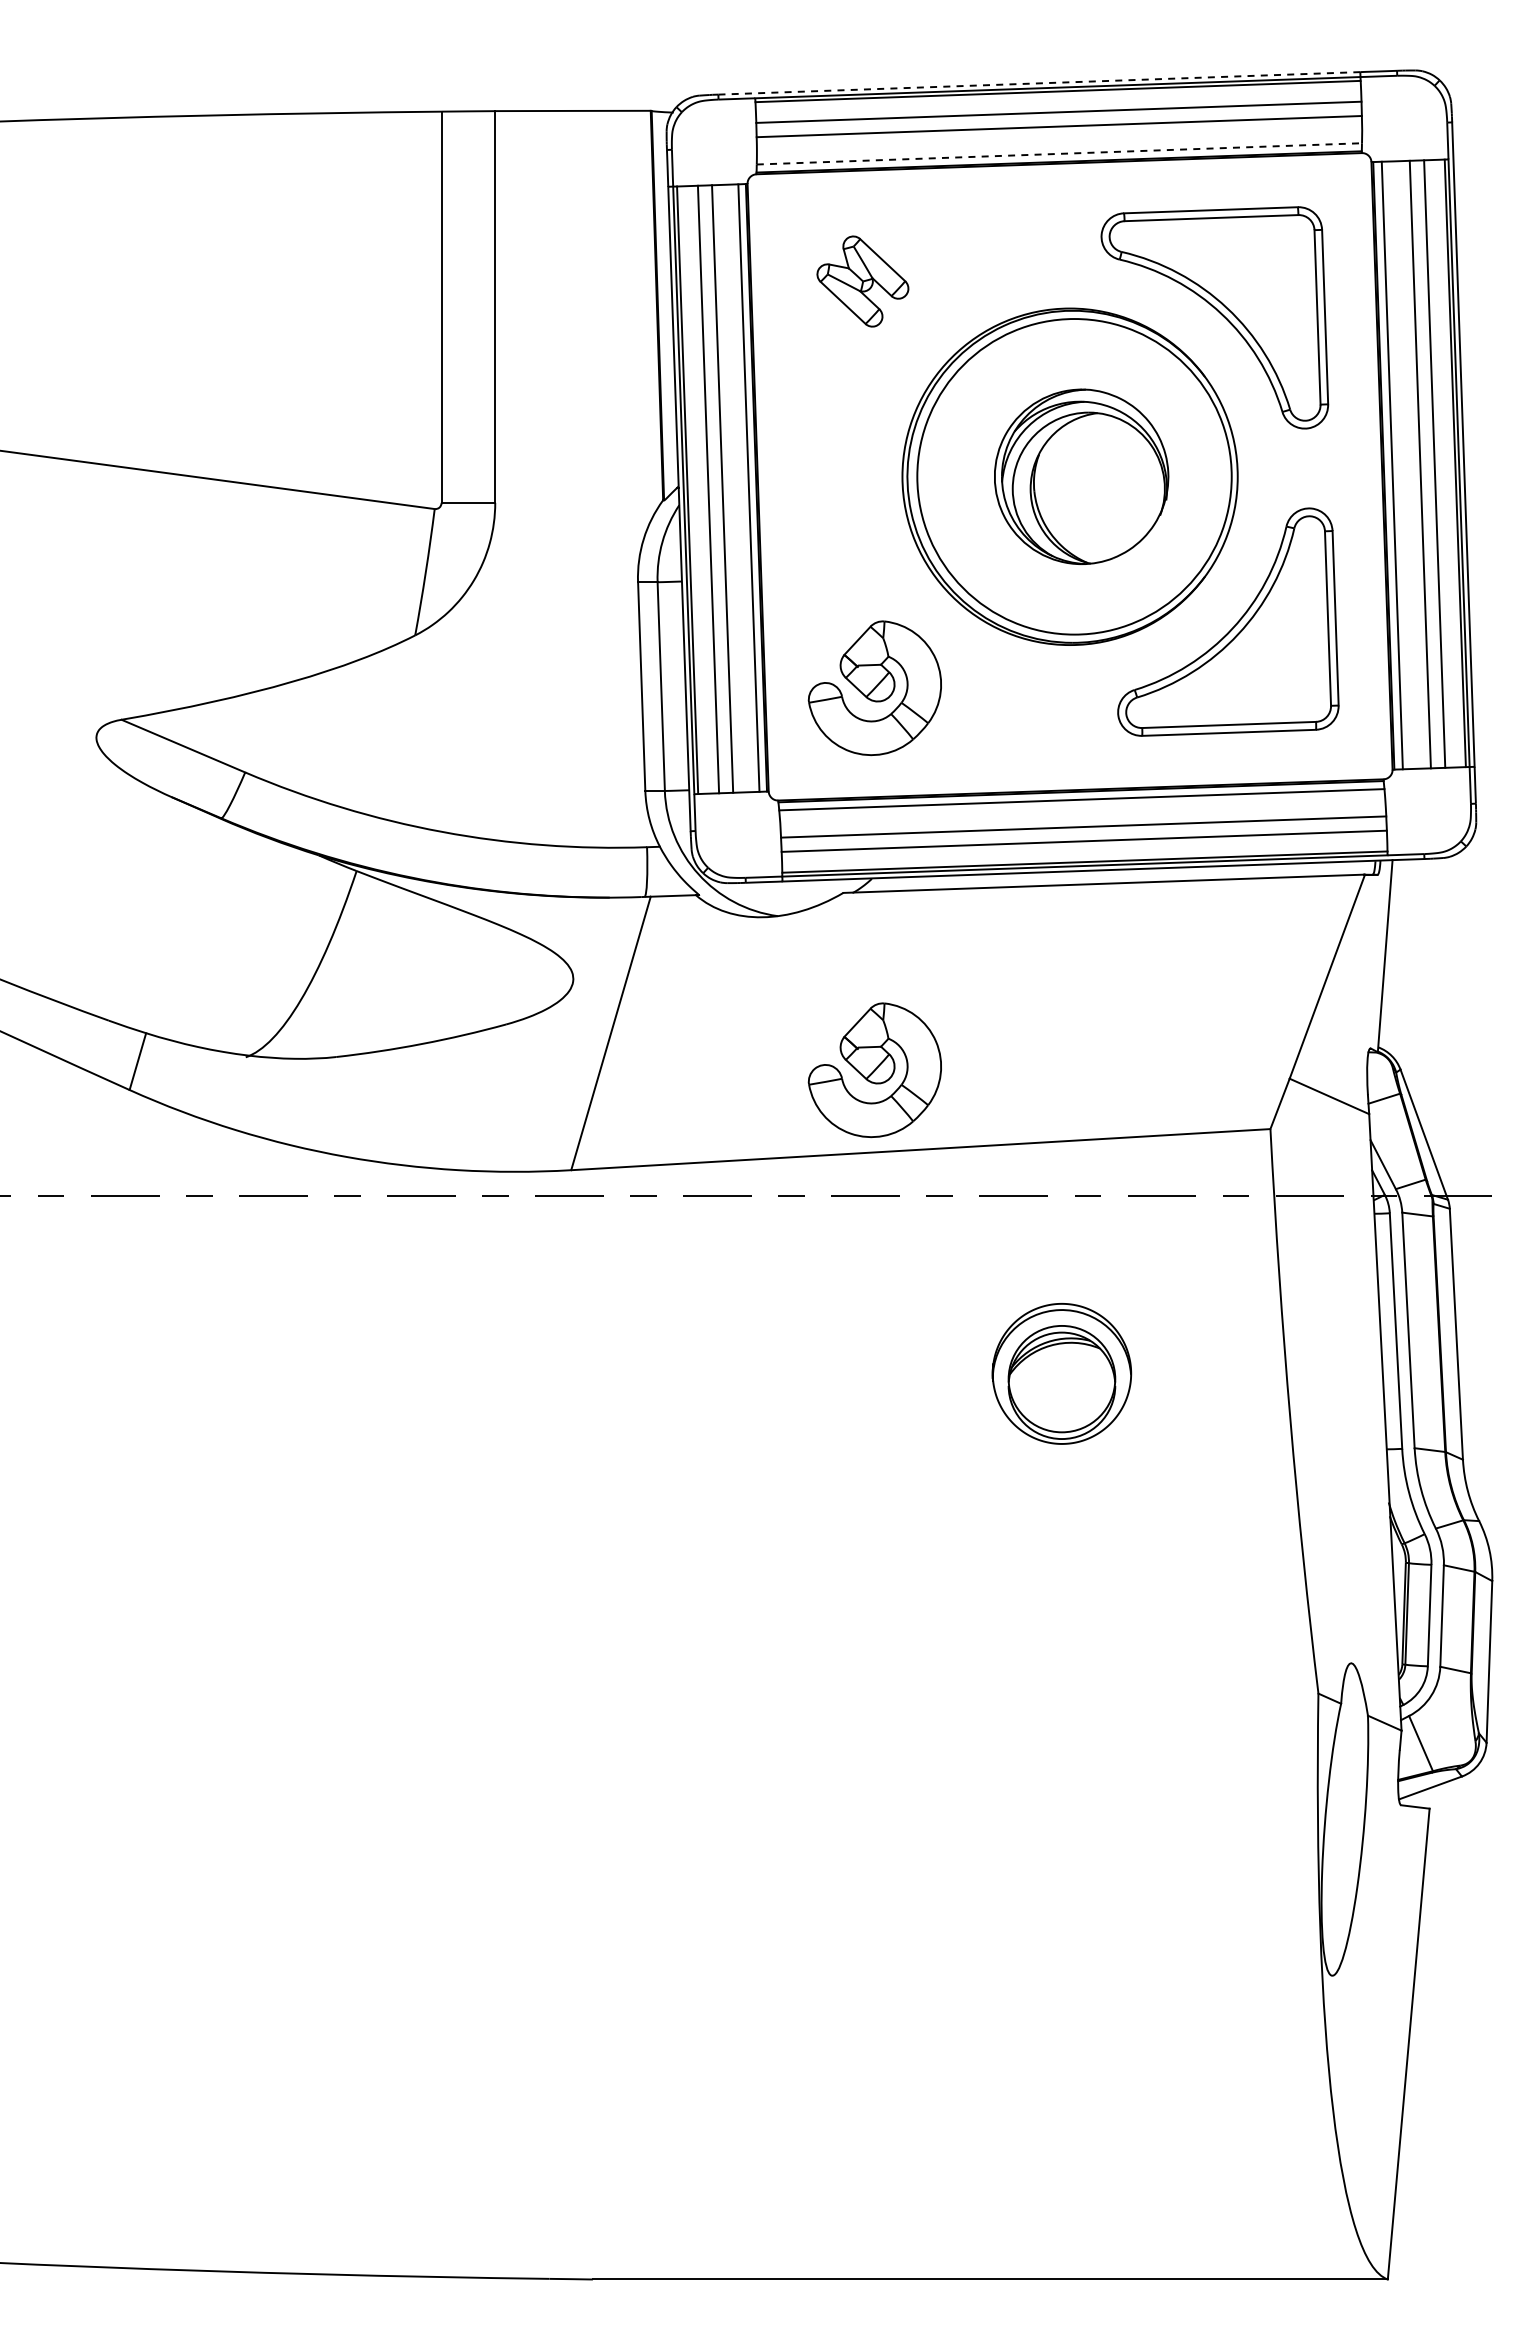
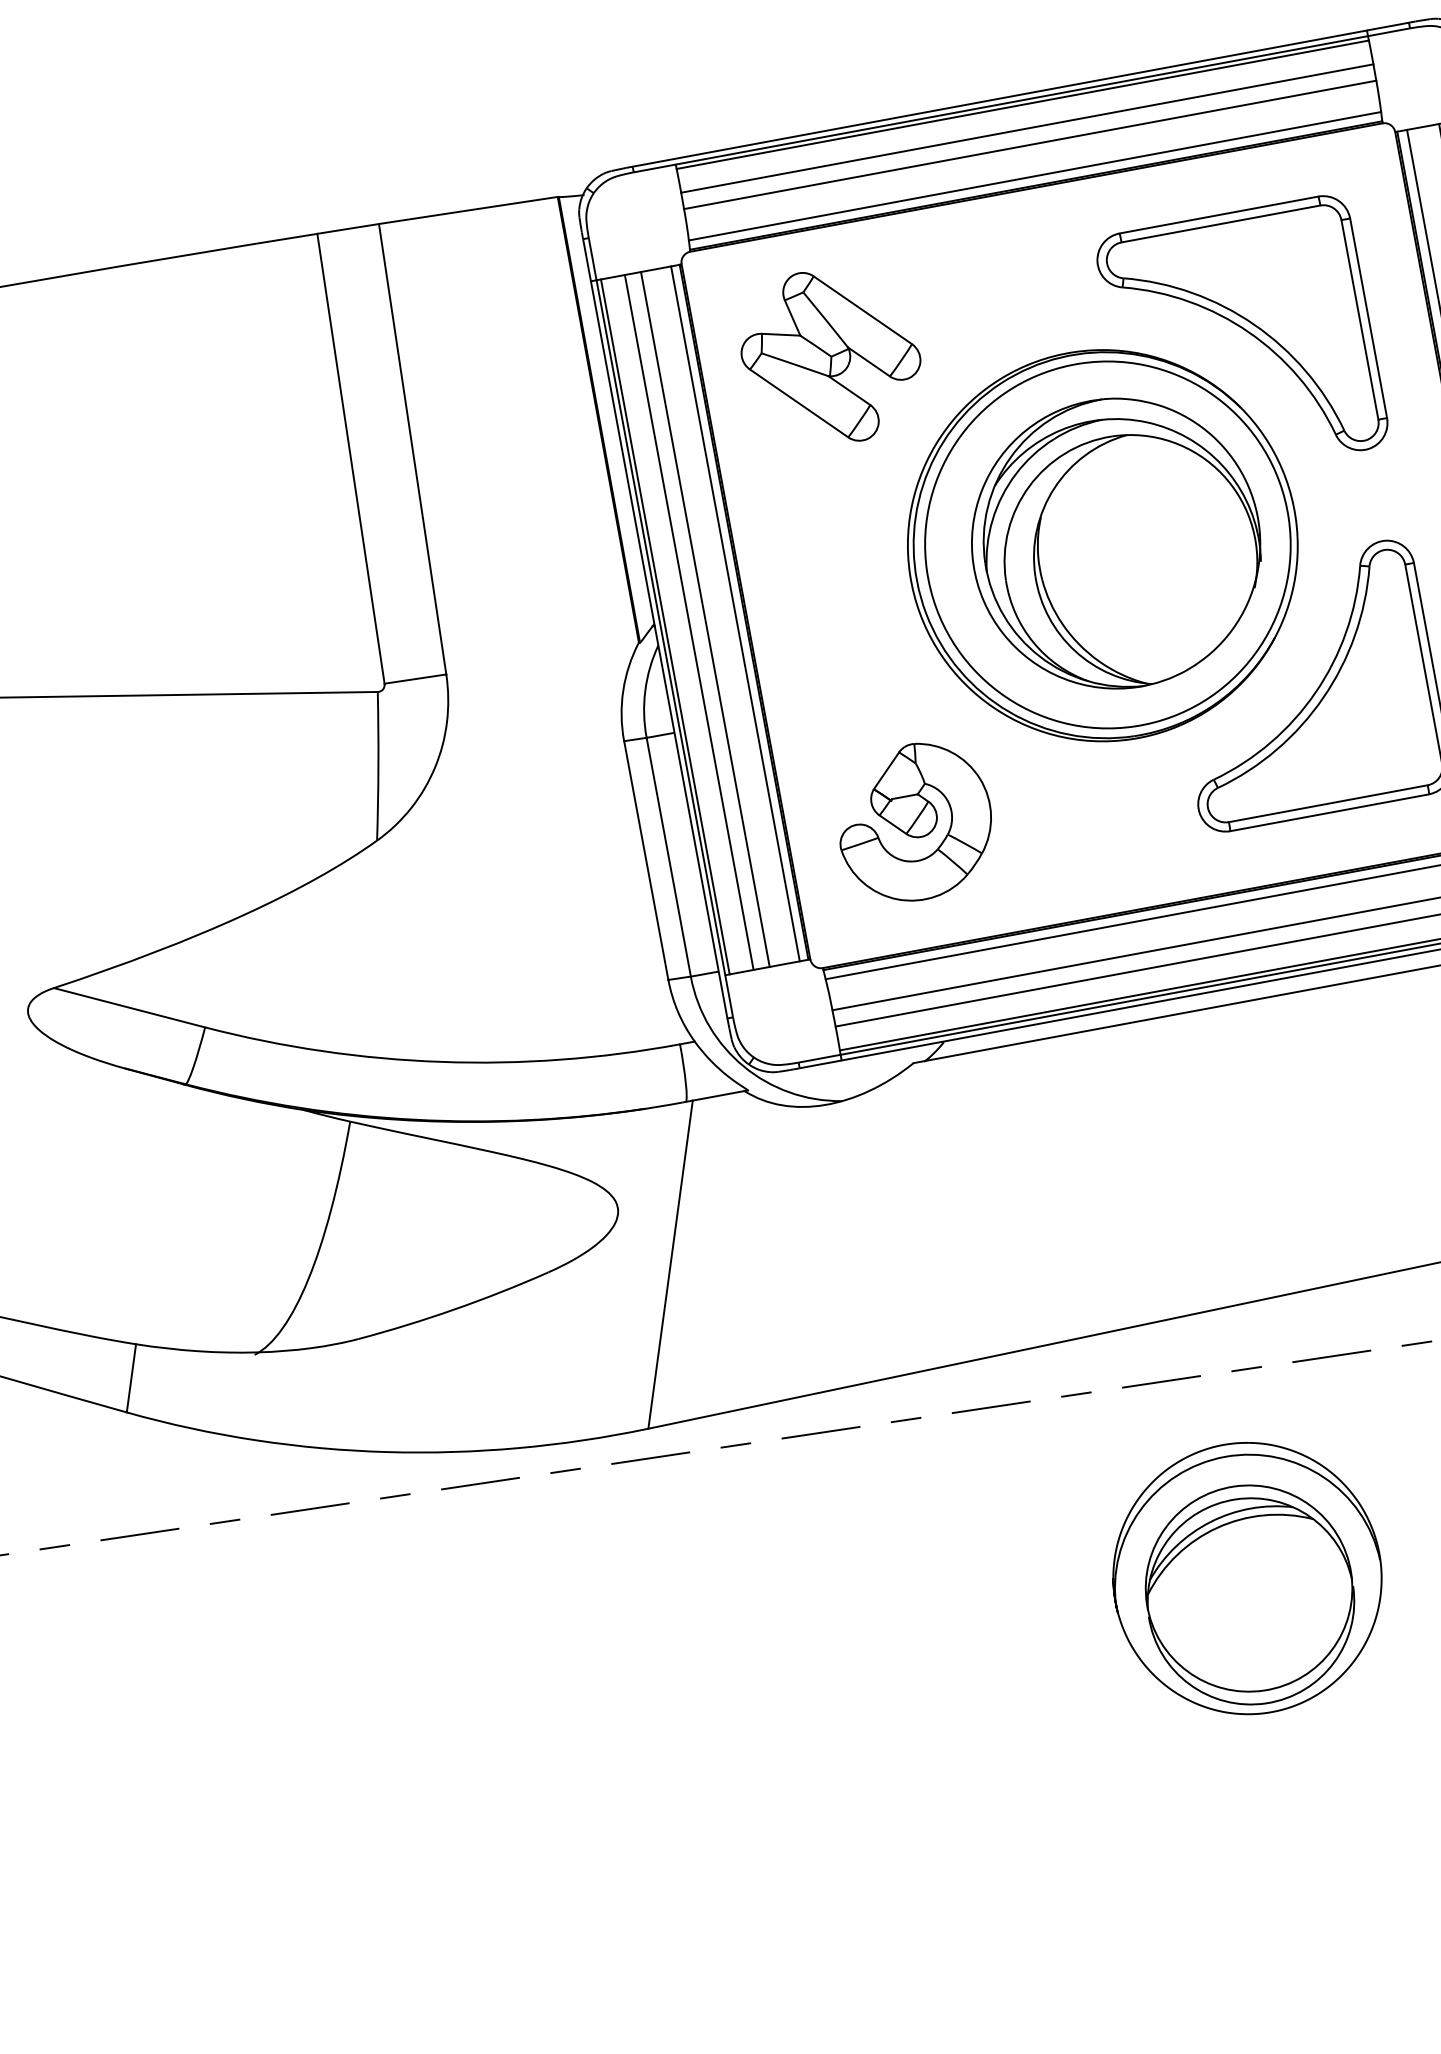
line: (1038, 83) -> (998, 98), dashed -> solid
line: (1059, 153) -> (1035, 175), dashed -> solid
part: (862, 281) -> (830, 356), size x1.67
part: (1081, 476) -> (1115, 543), size x1.43
part: (874, 1070) -> (979, 1261), removed
part: (1061, 1373) -> (1247, 1578), size x1.67

